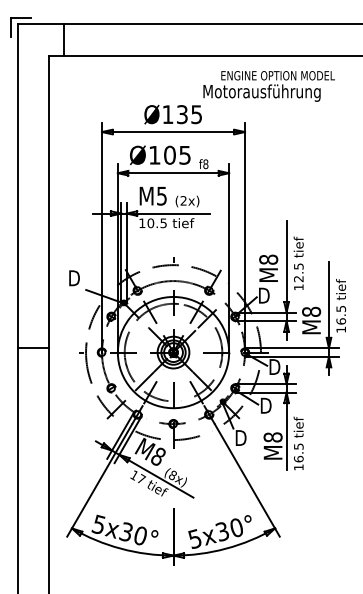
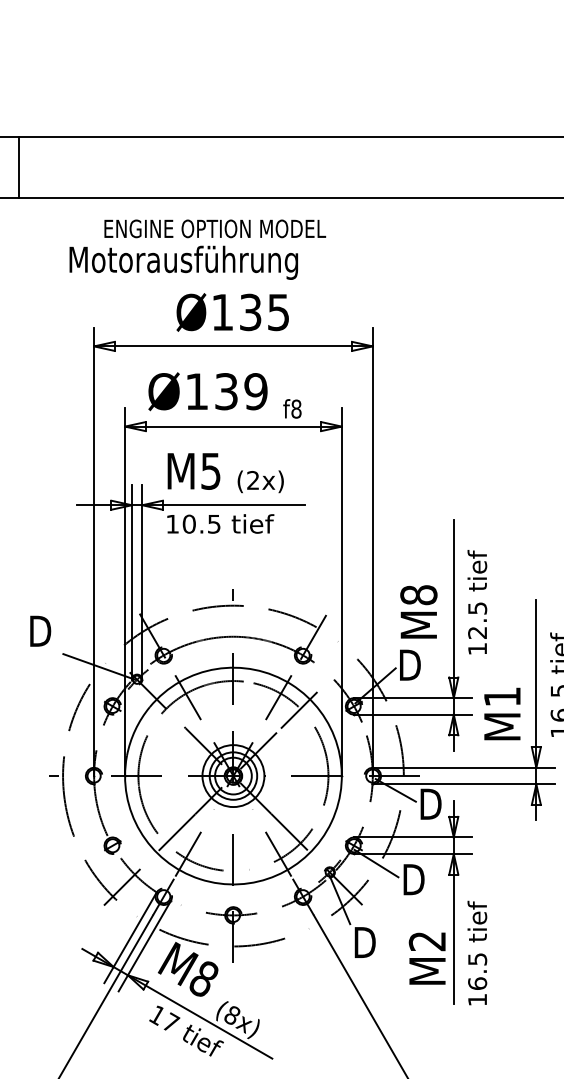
text: (268, 86) -> (196, 249), moved
text: (177, 154) -> (241, 390), Ø105 -> Ø139
text: (311, 311) -> (502, 696), M8 -> M1
text: (272, 437) -> (426, 941), M8 -> M2

